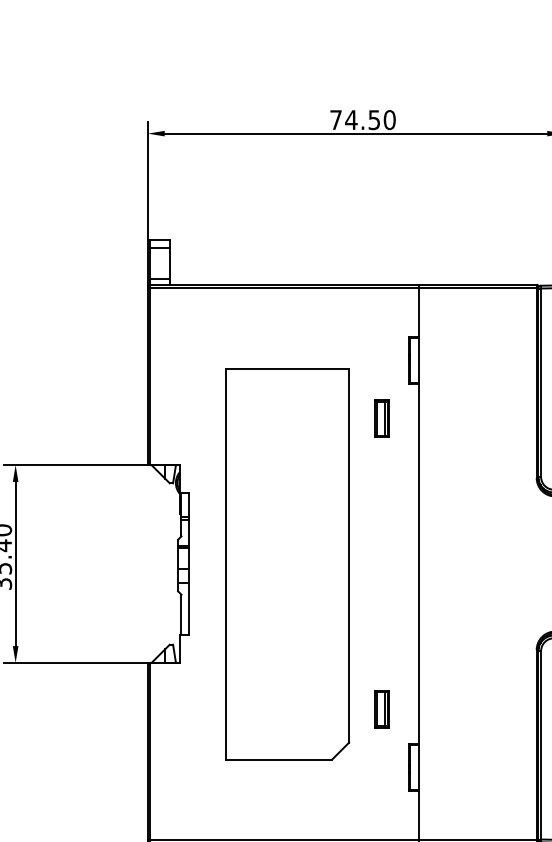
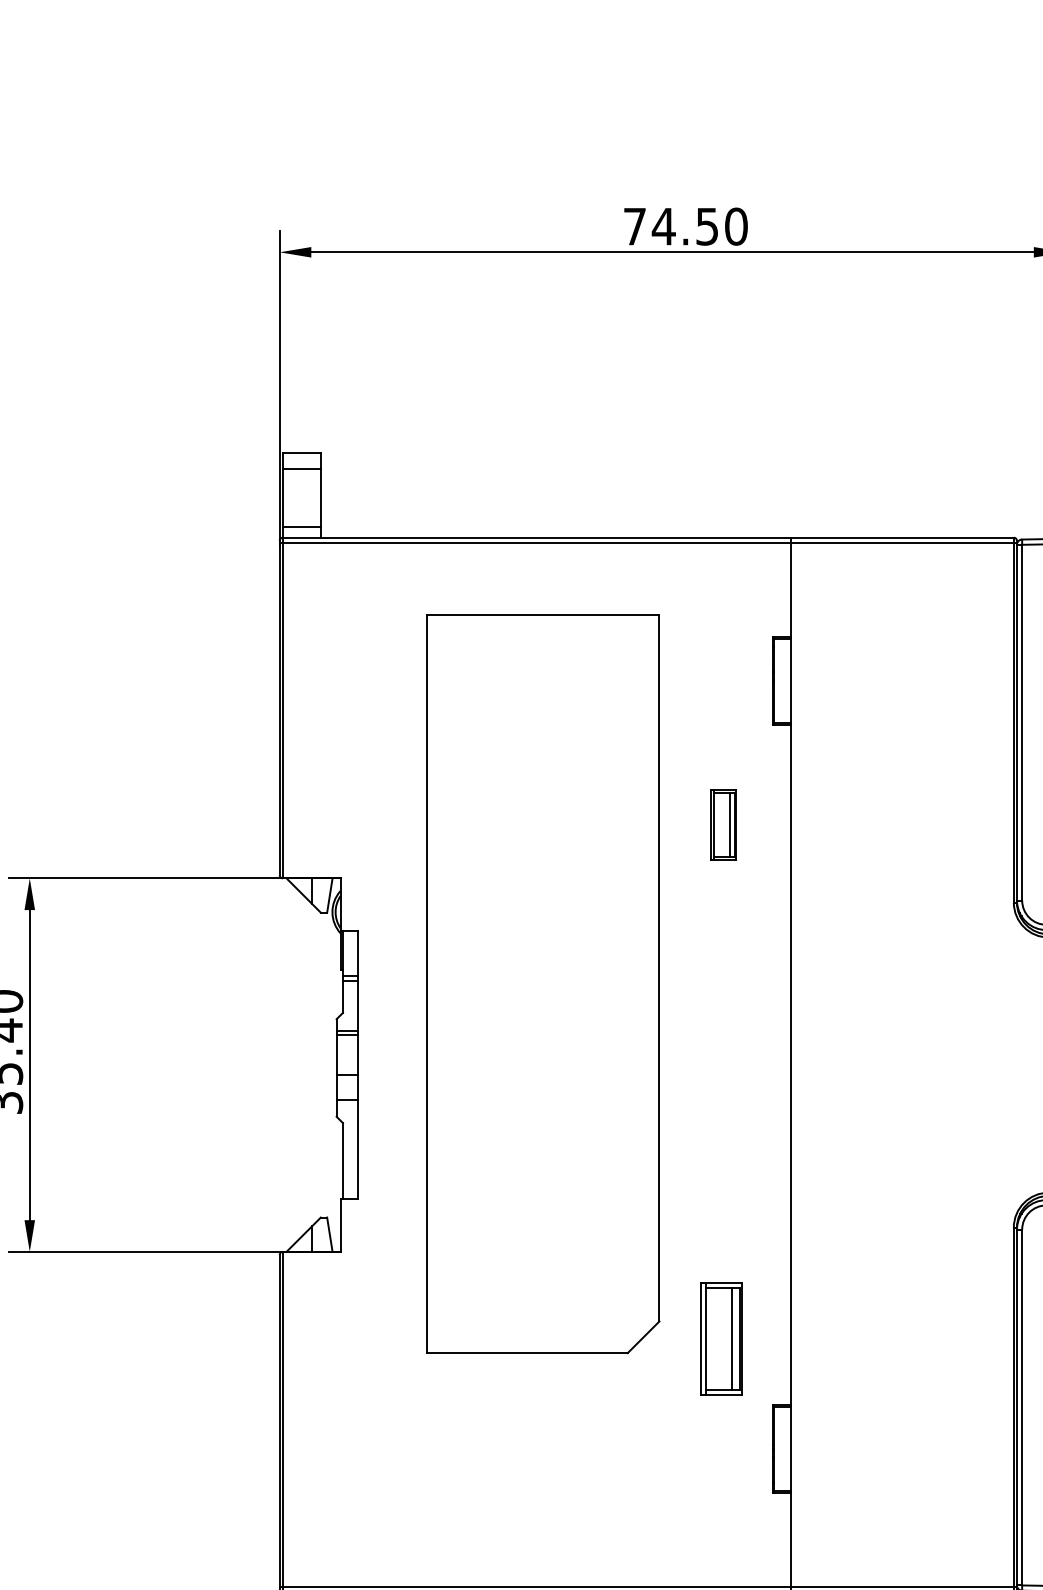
part: (381, 418) -> (722, 824), moved
part: (287, 564) -> (543, 984), moved
part: (381, 709) -> (720, 1339), size x1.6

